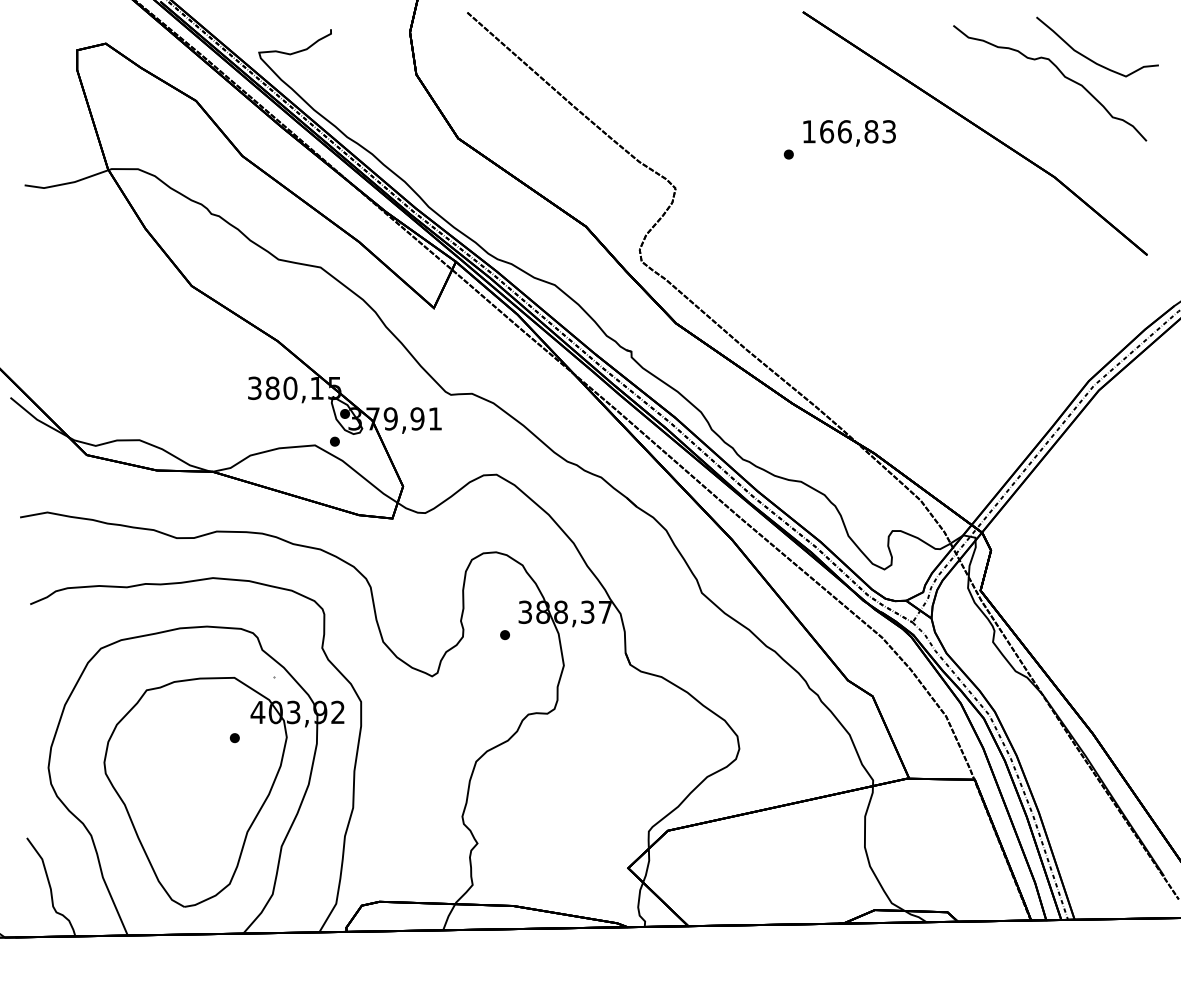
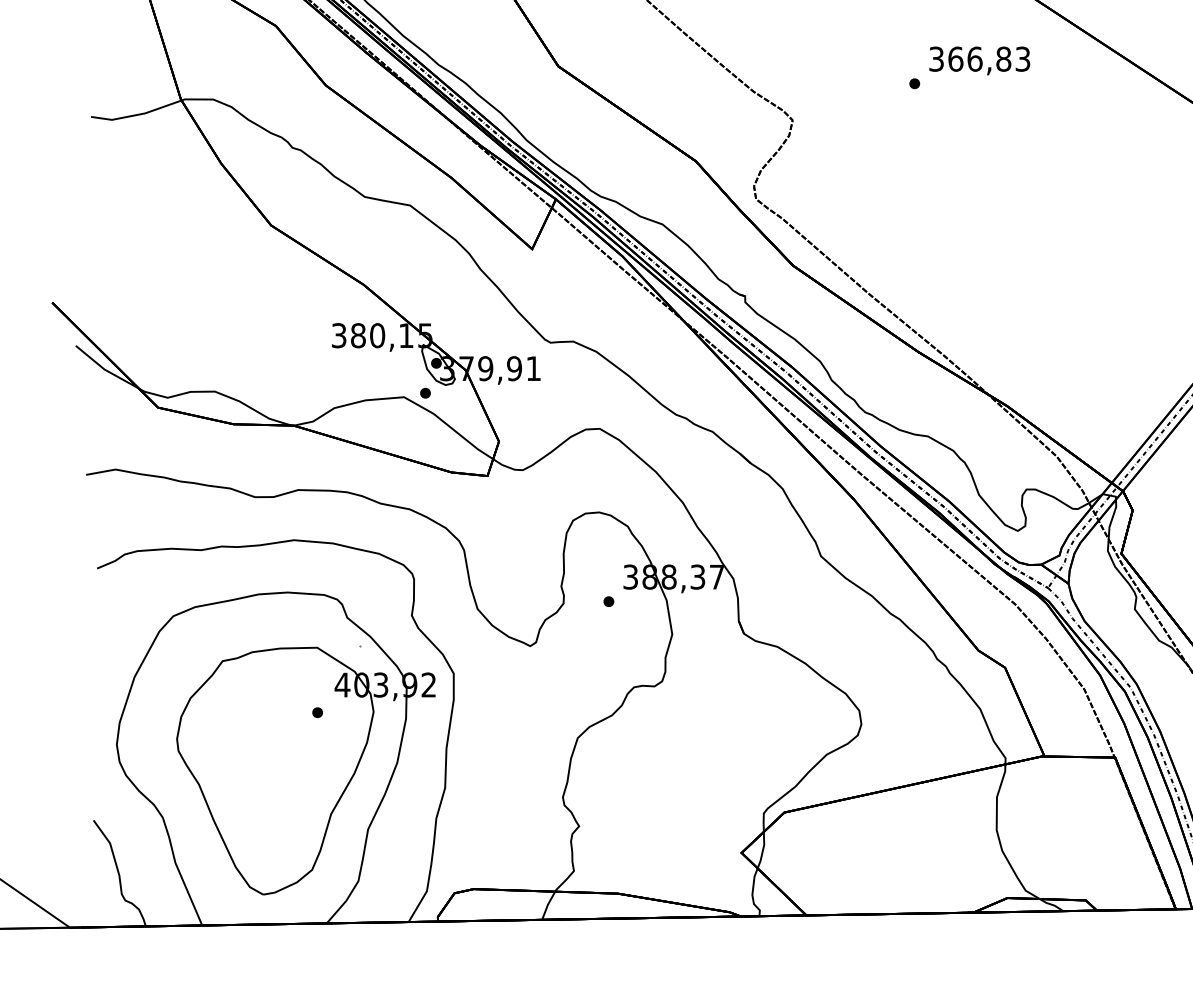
text: (808, 131) -> (935, 58), 166,83 -> 366,83

